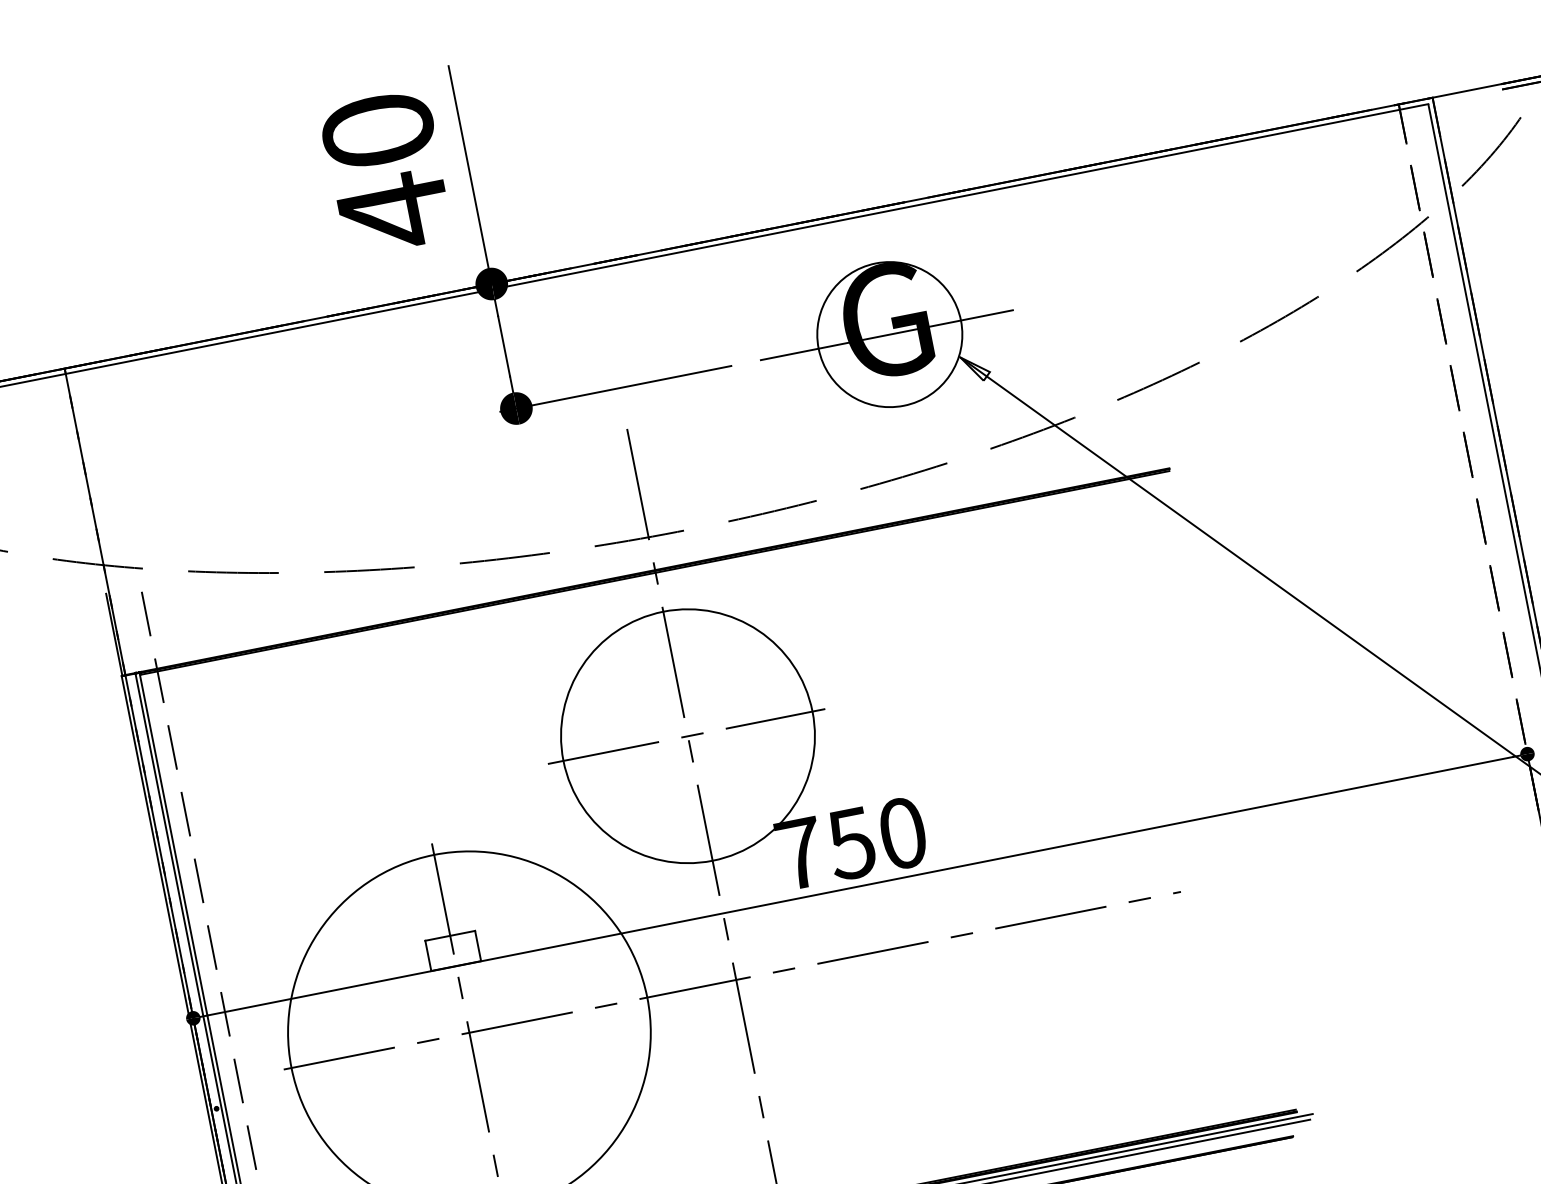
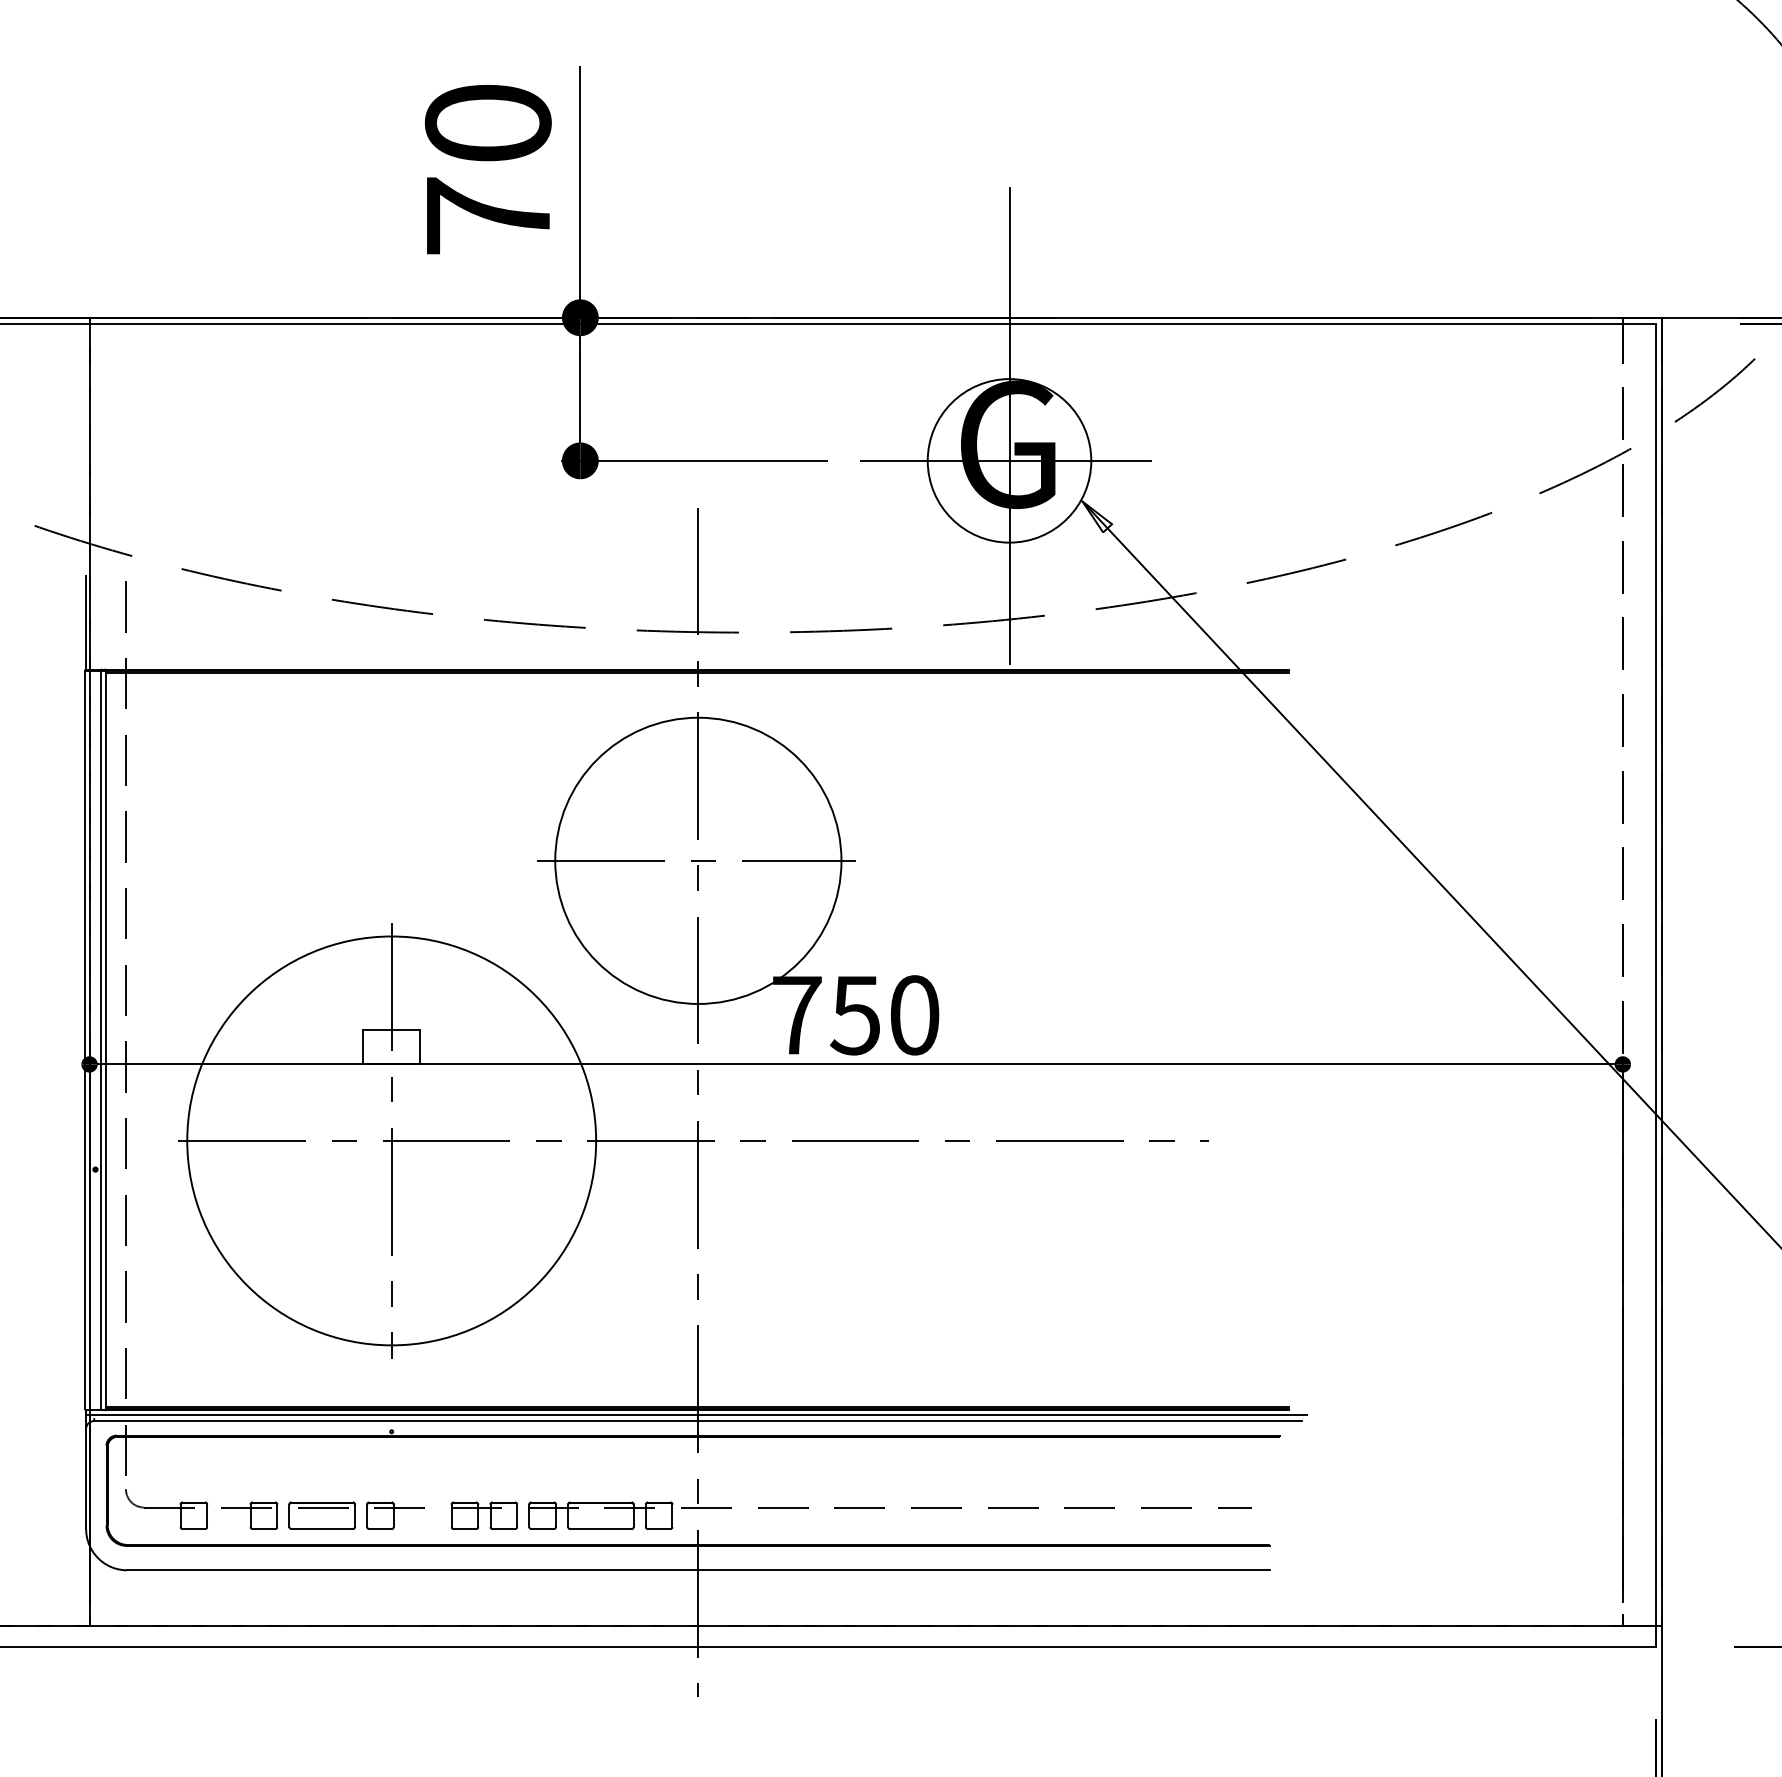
text: (394, 211) -> (488, 216), 40 -> 70
line: (883, 303) -> (1009, 425), added

